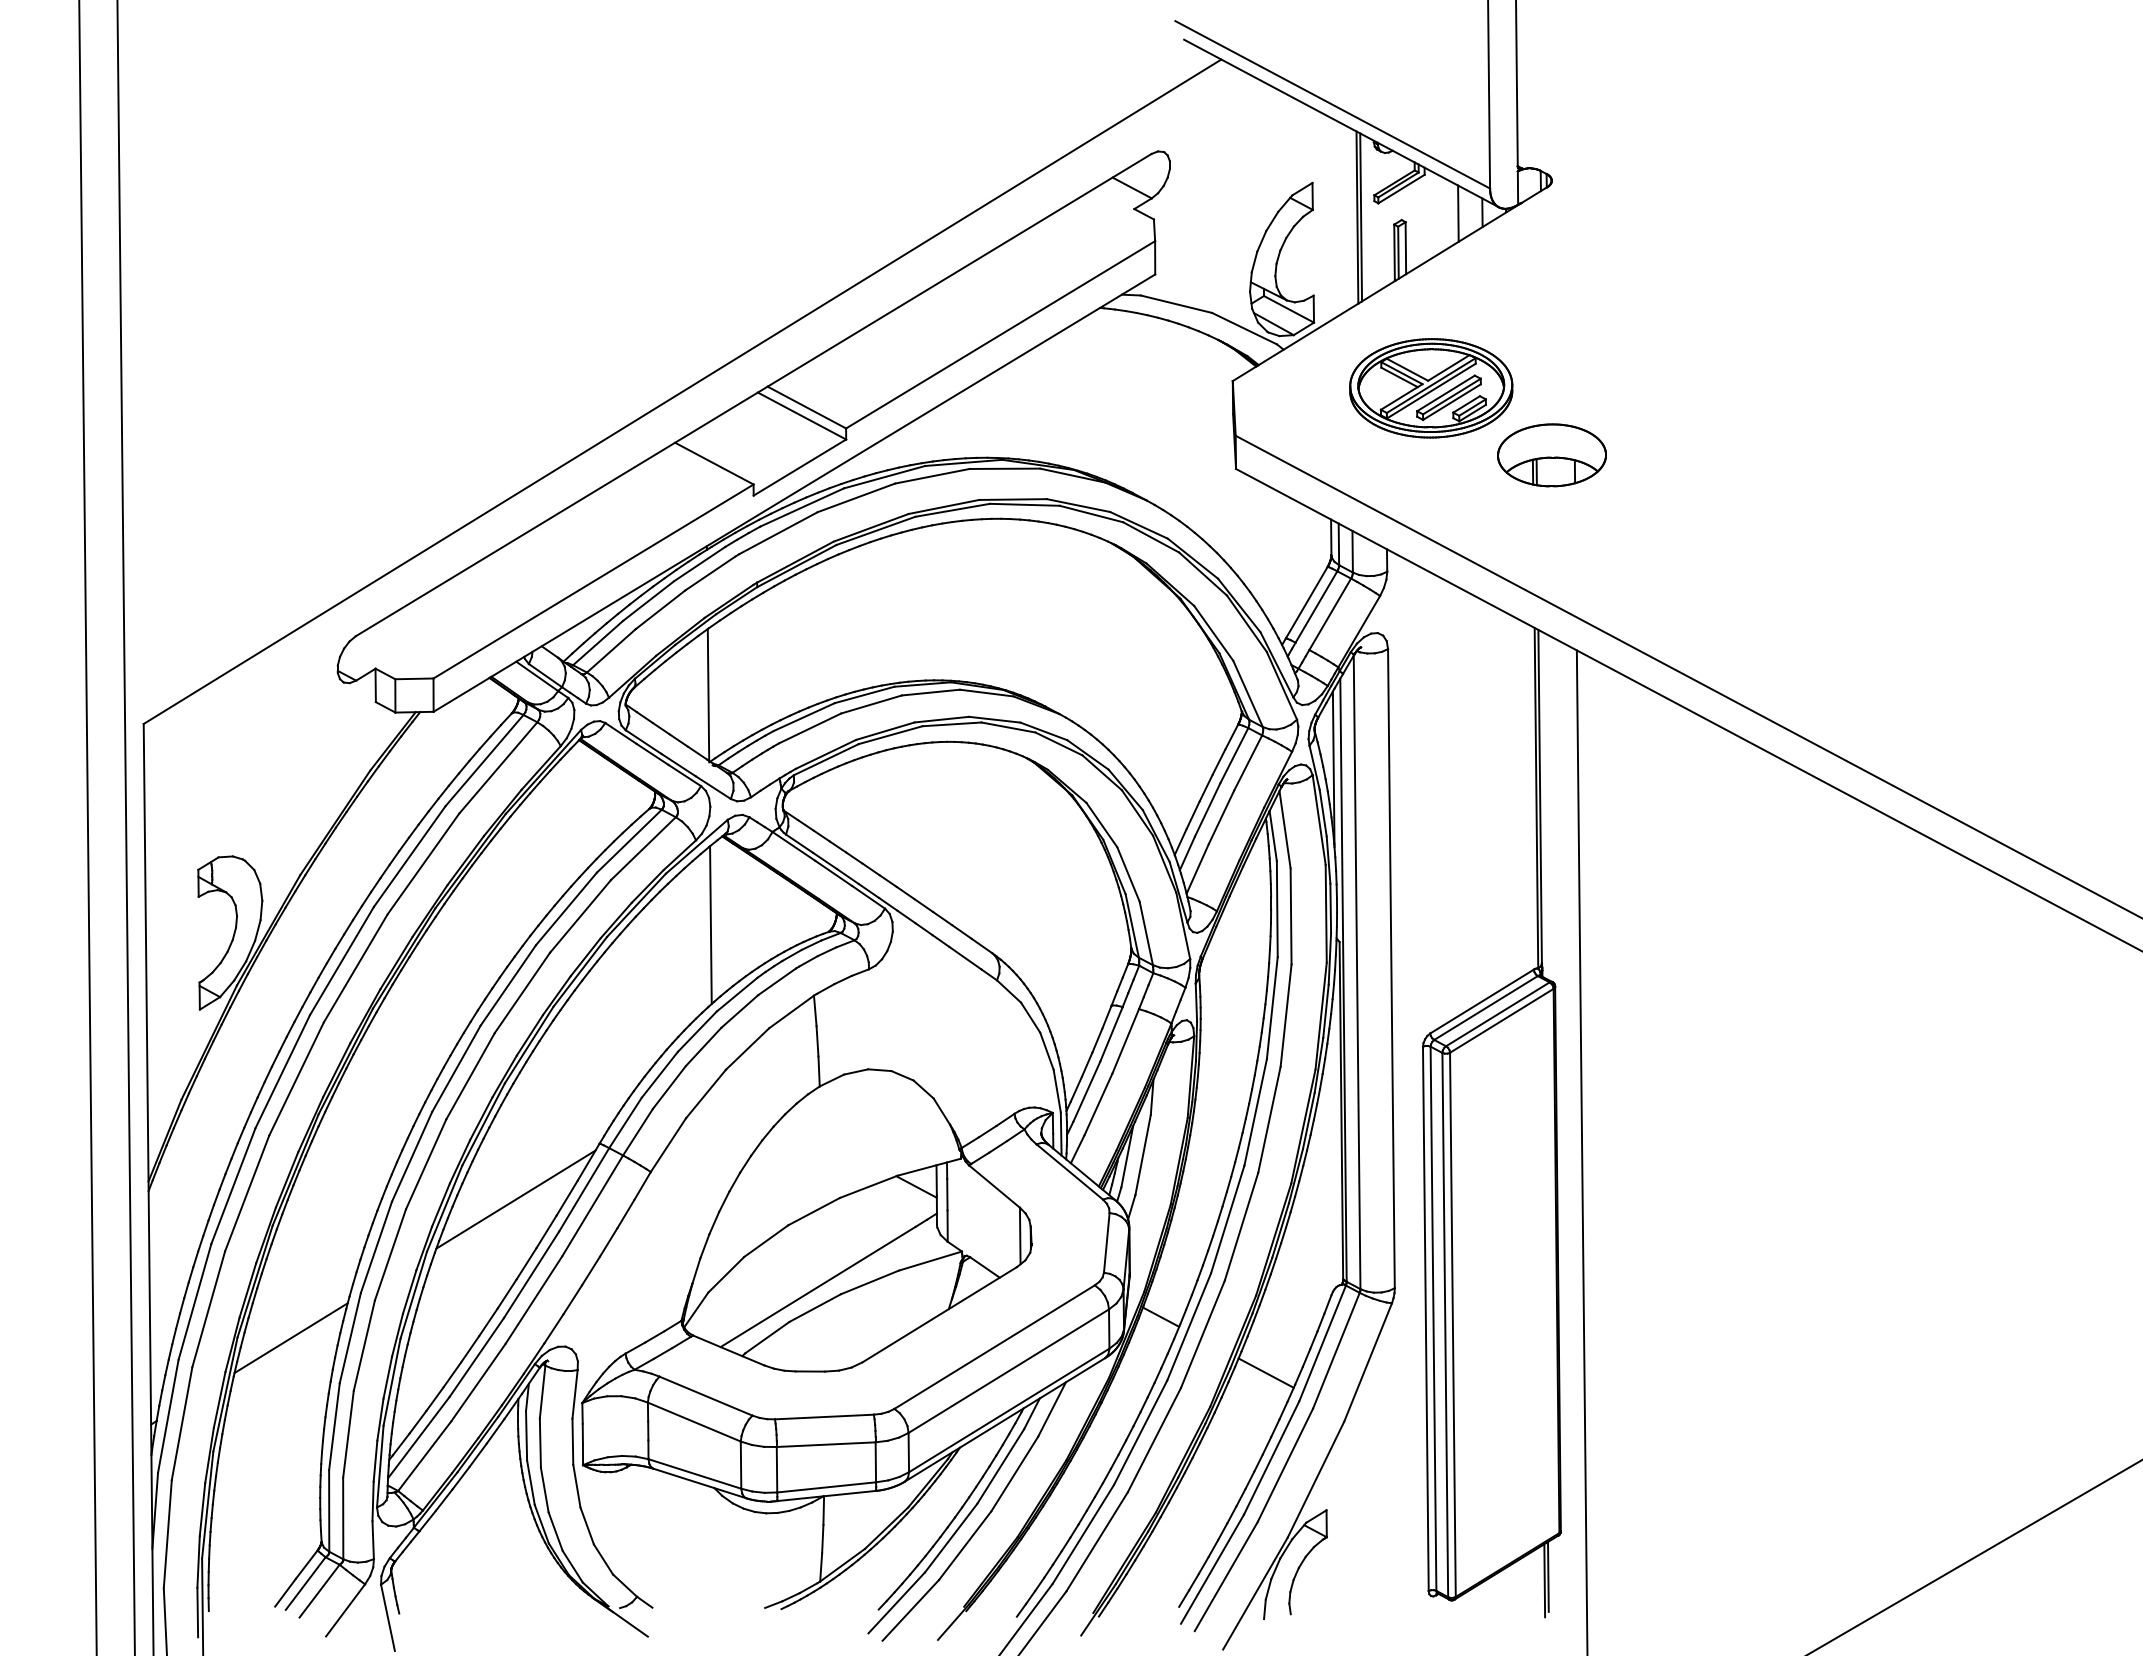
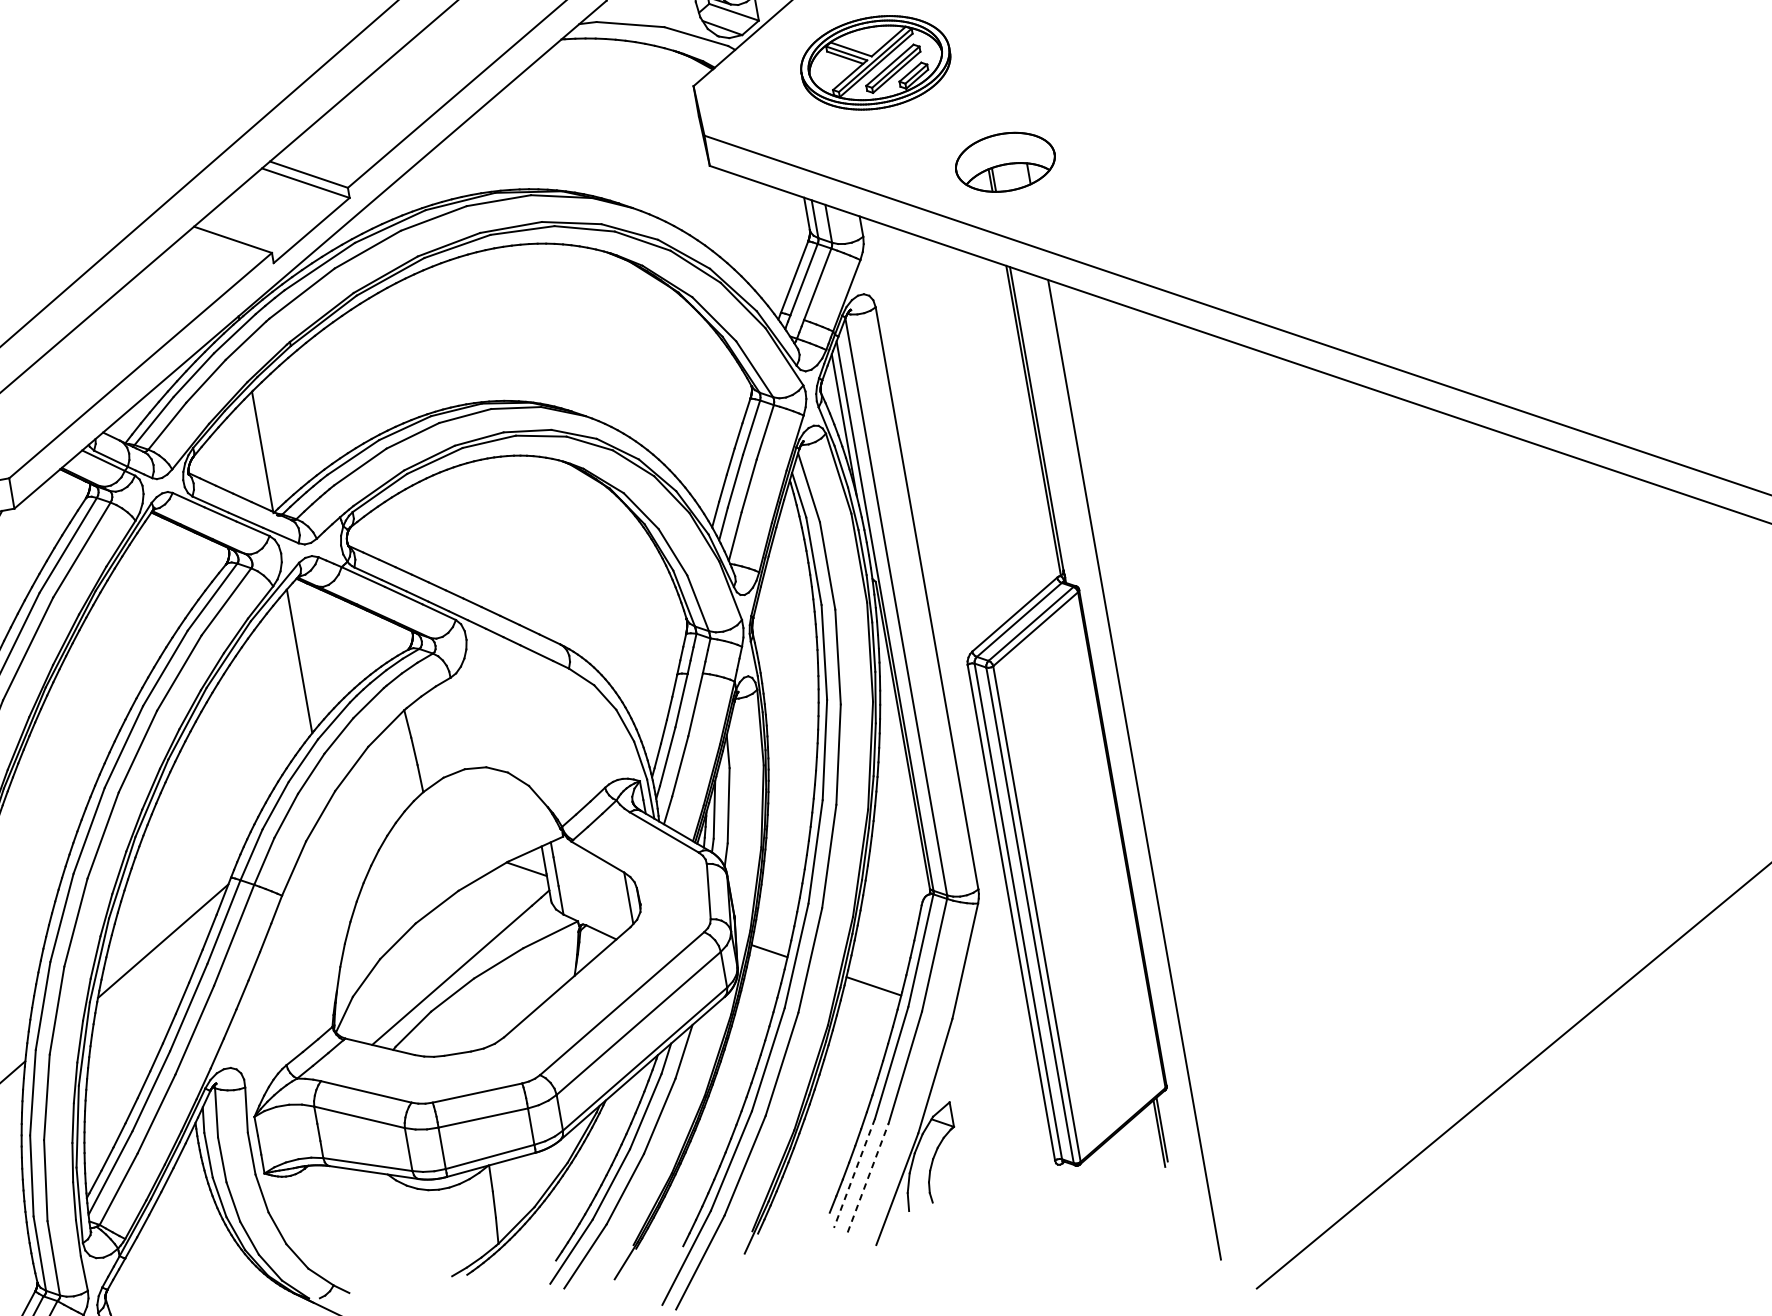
part: (1551, 455) -> (1004, 162), moved
line: (1212, 1569) -> (854, 1173), solid -> dashed
line: (1226, 1576) -> (868, 1177), solid -> dashed

